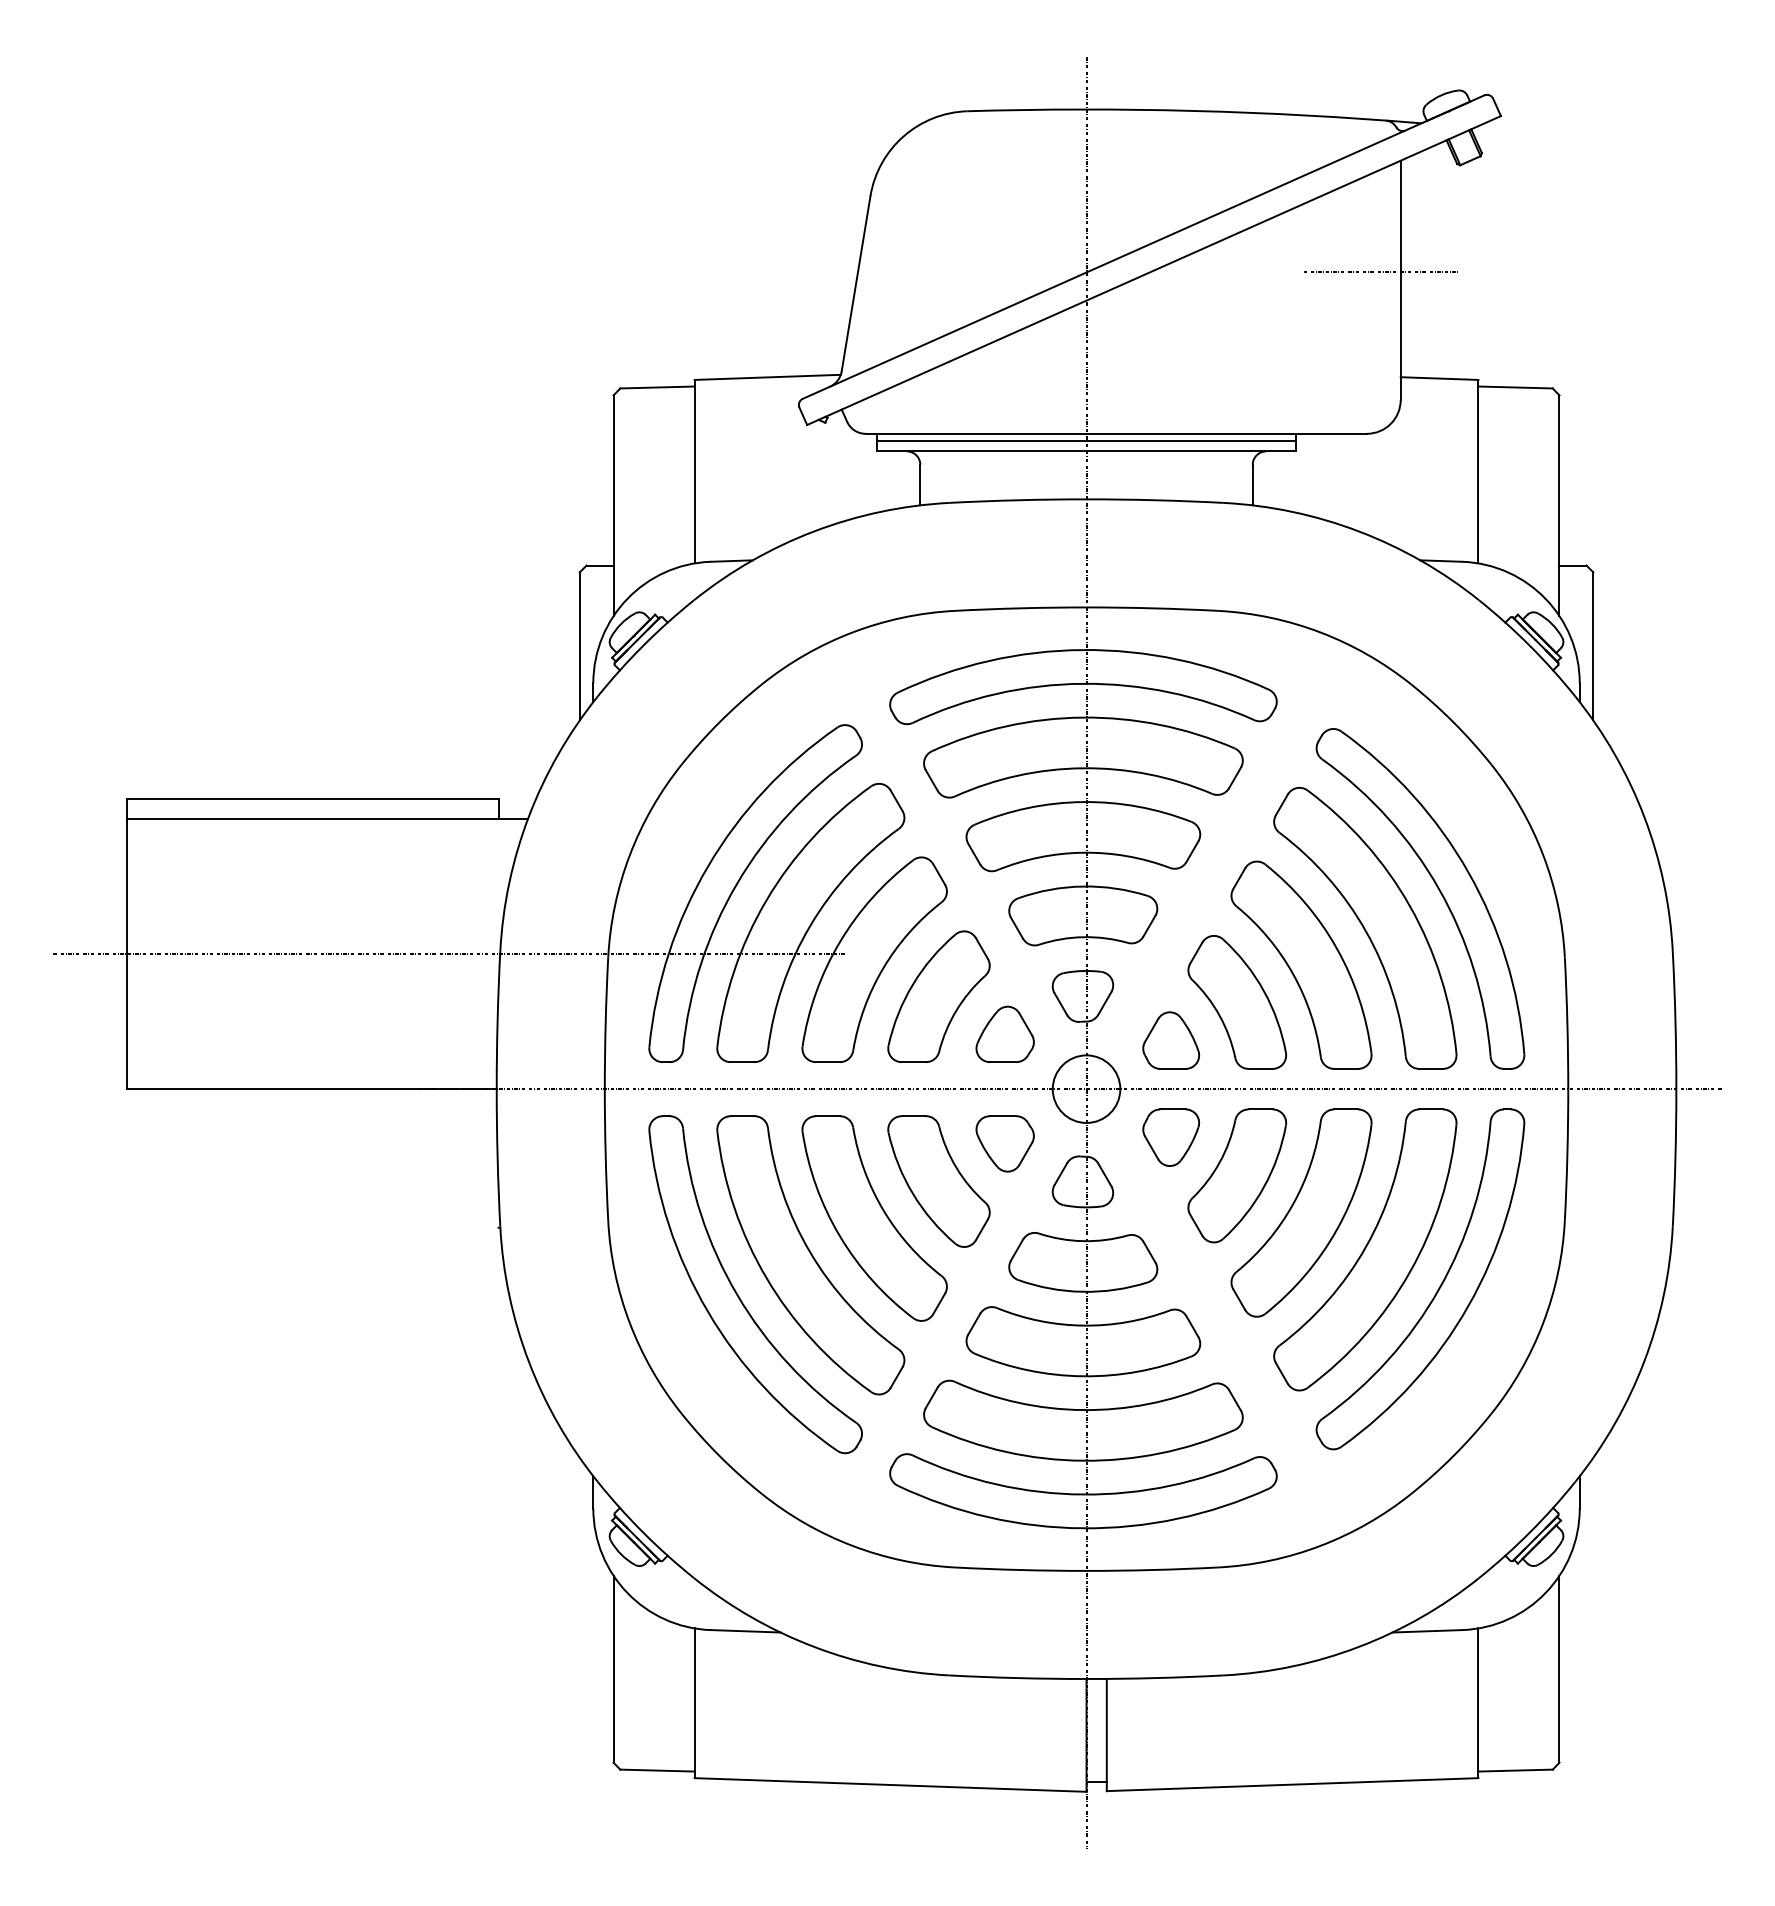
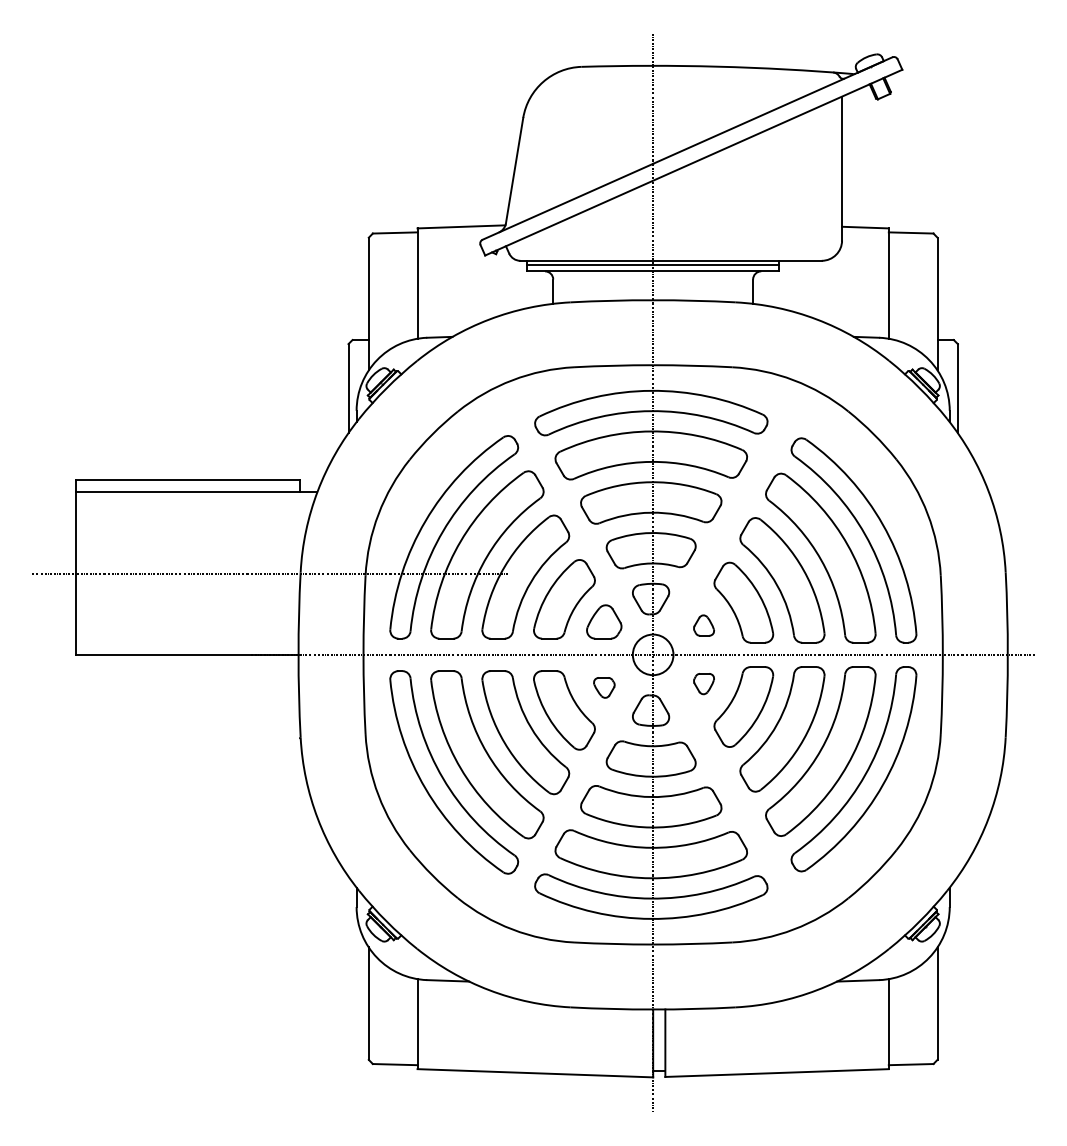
line: (1379, 271) -> (829, 163), removed
part: (1170, 1040) -> (703, 625), size x0.6
part: (1170, 1136) -> (703, 683), size x0.6
part: (1005, 1143) -> (604, 687), size x0.6

